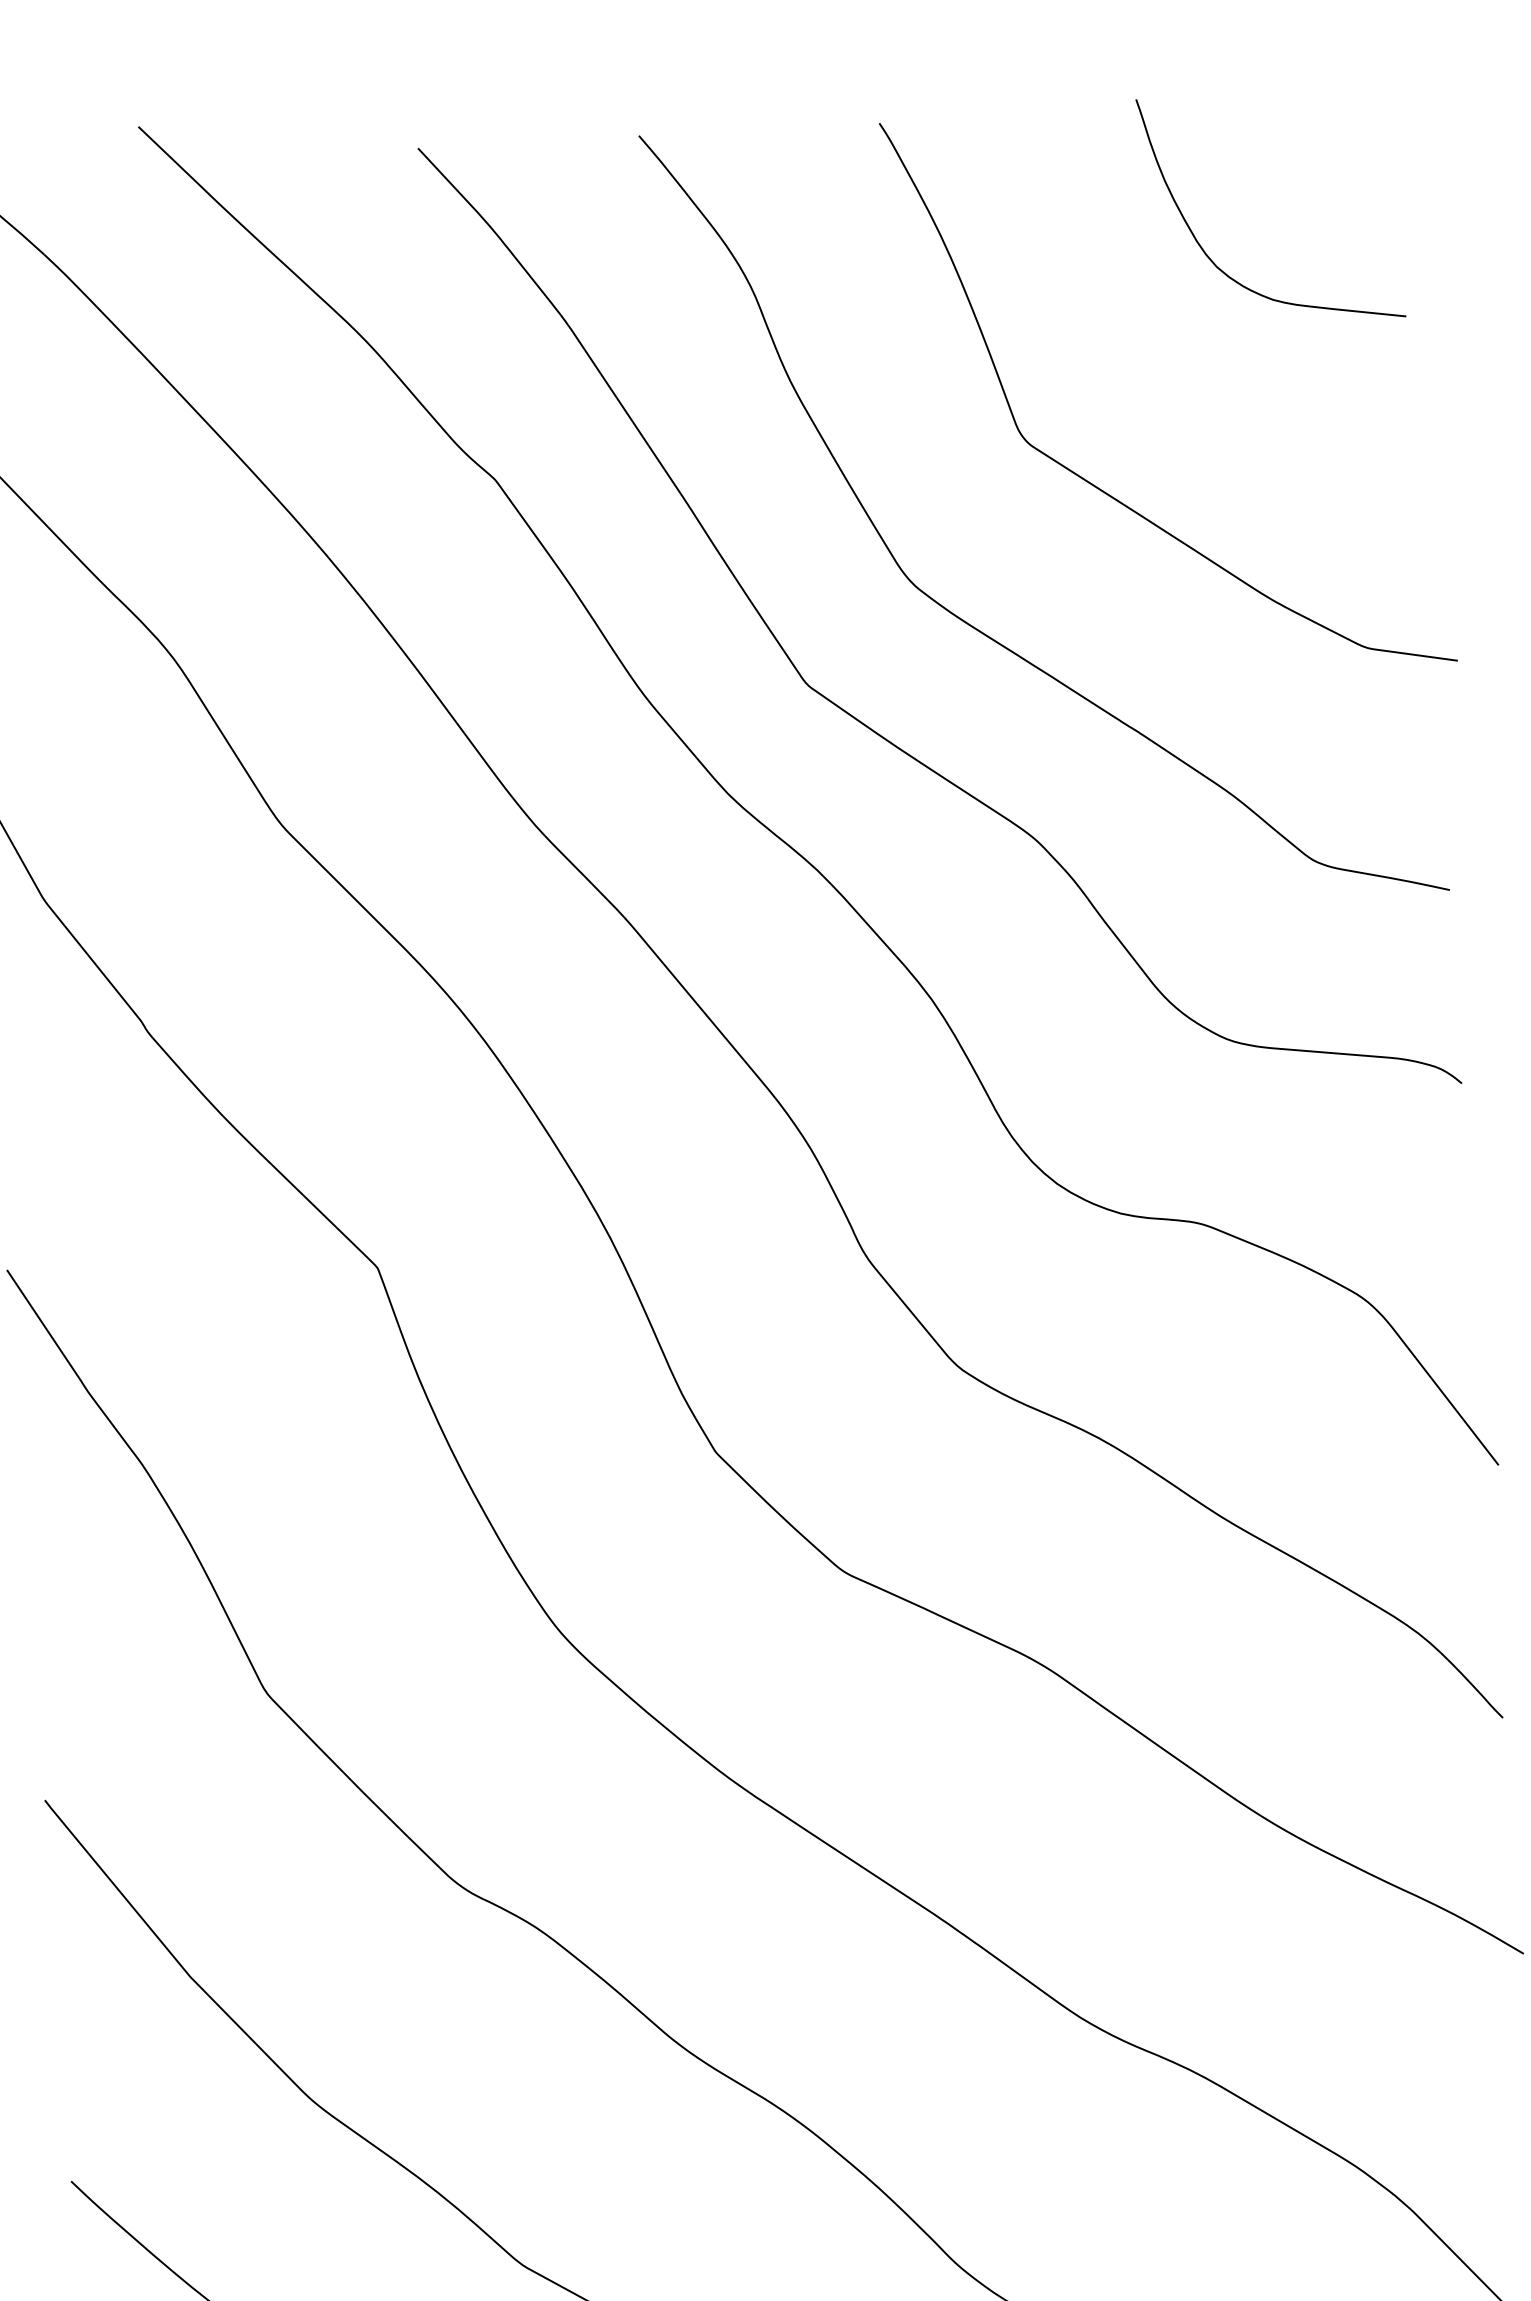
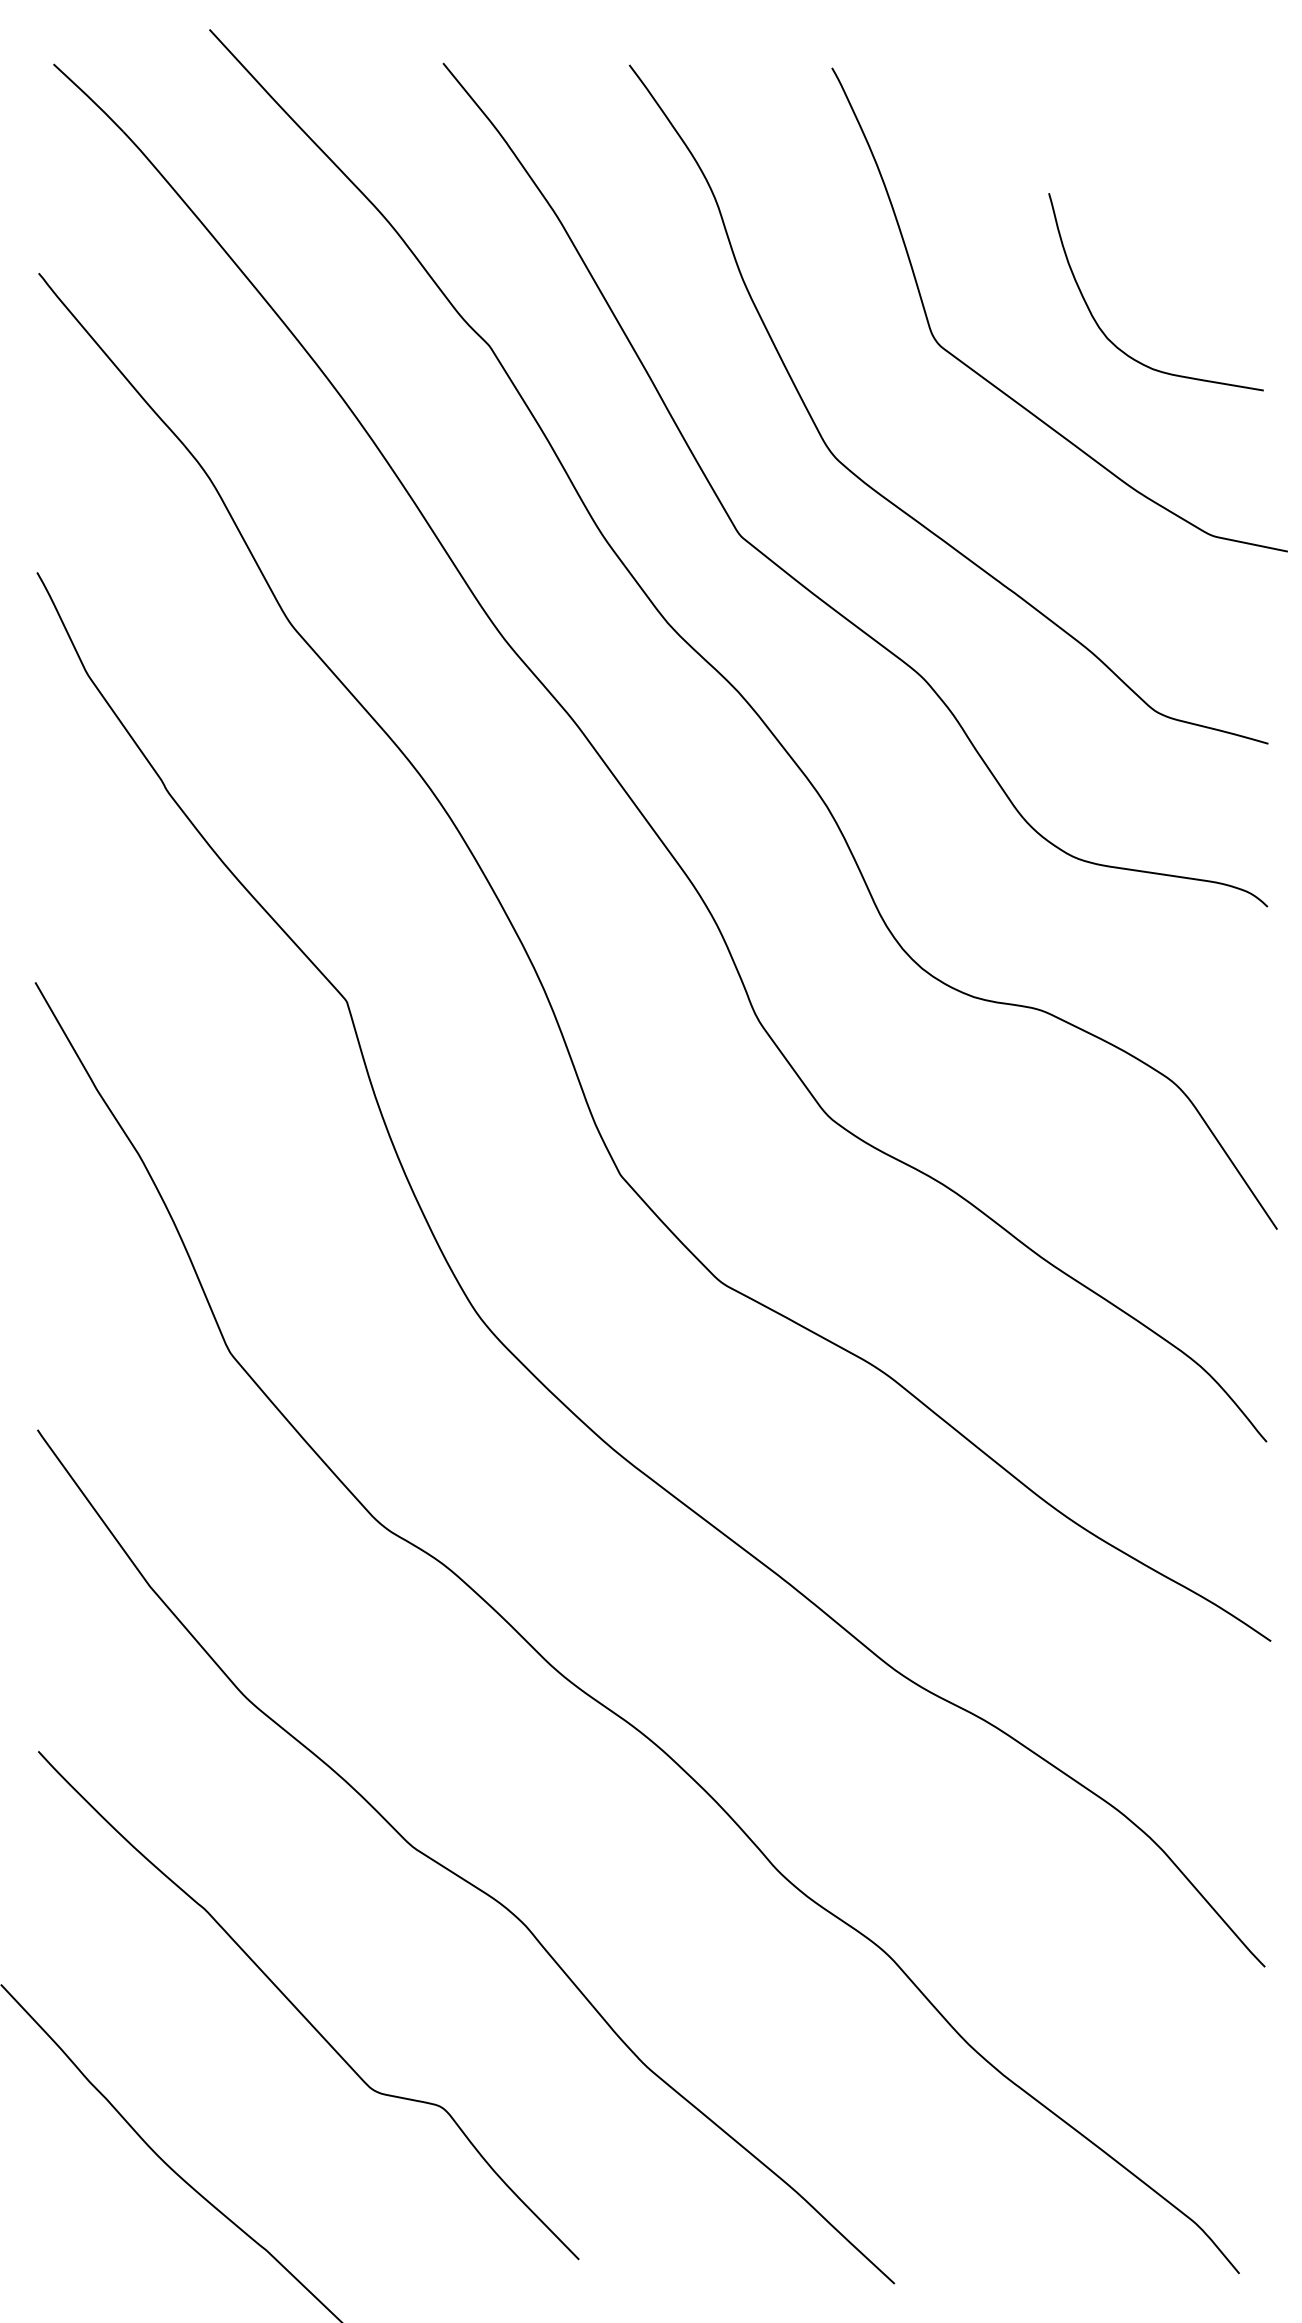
curve: (1212, 260) -> (1104, 332), moved

